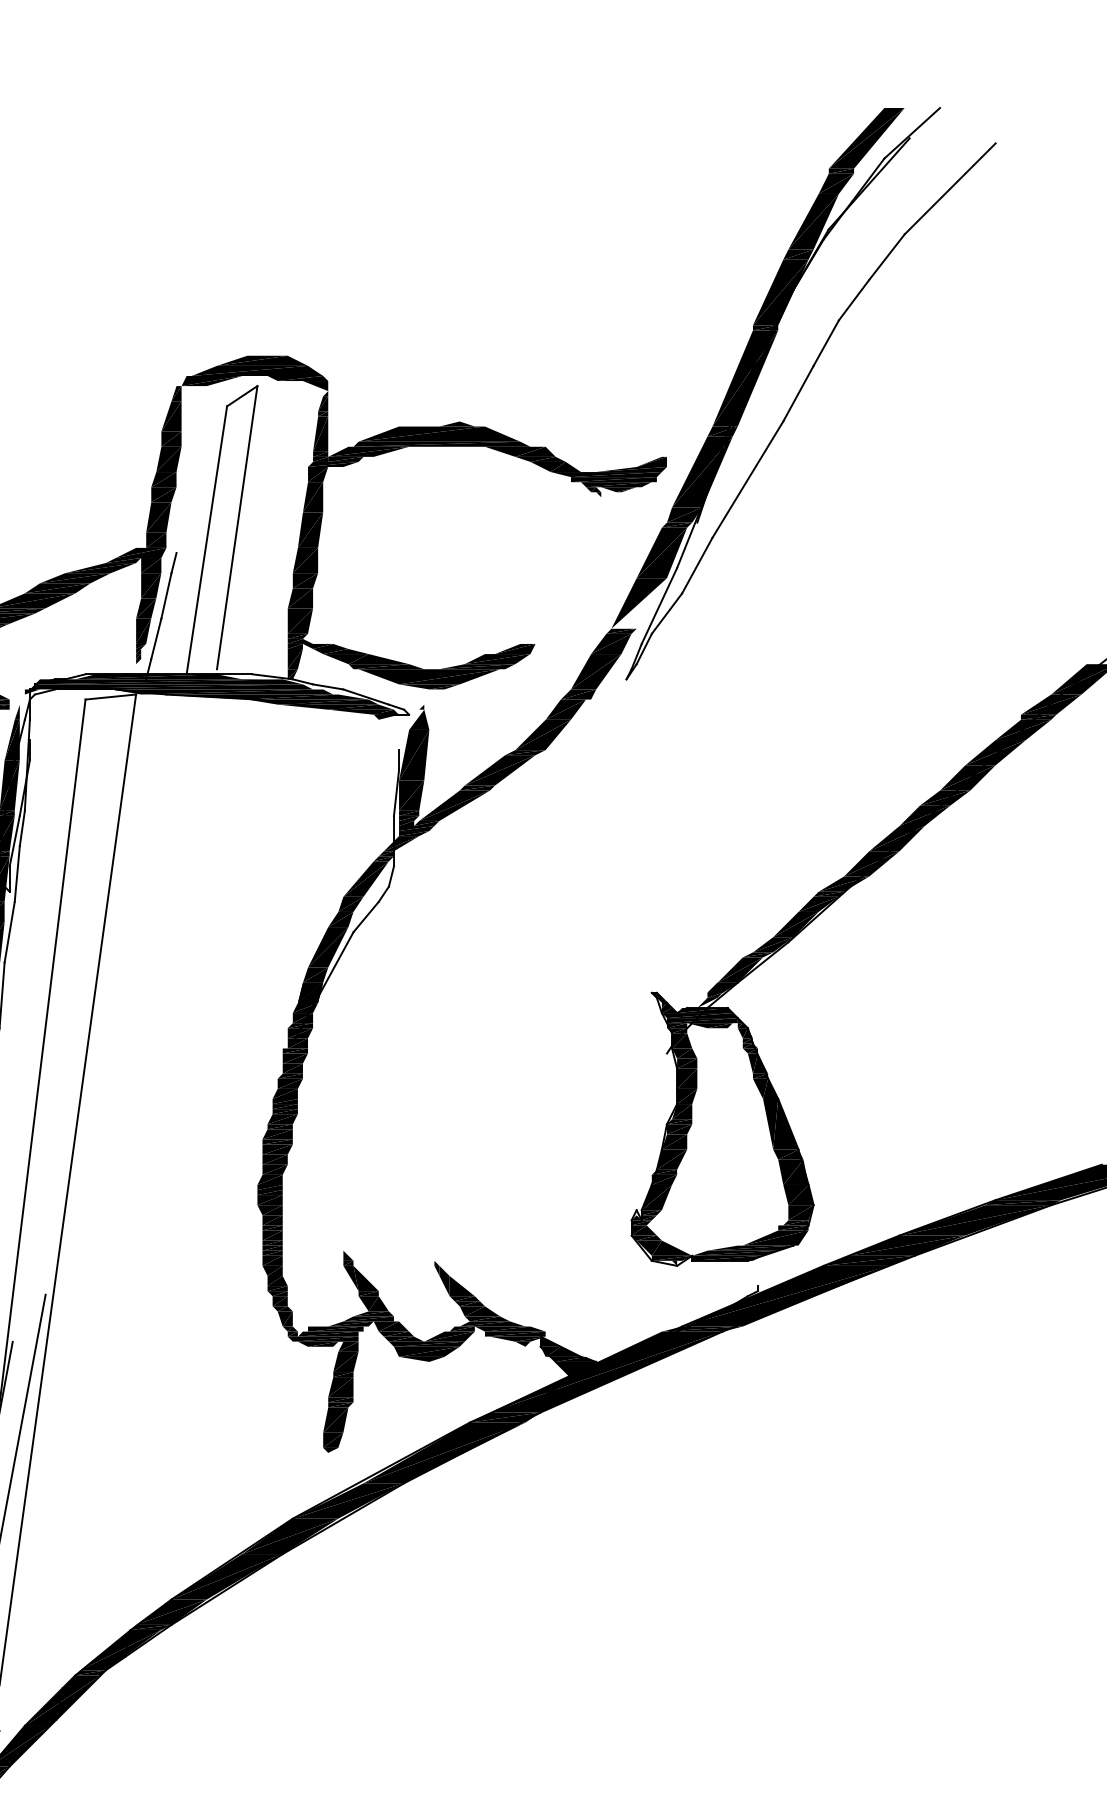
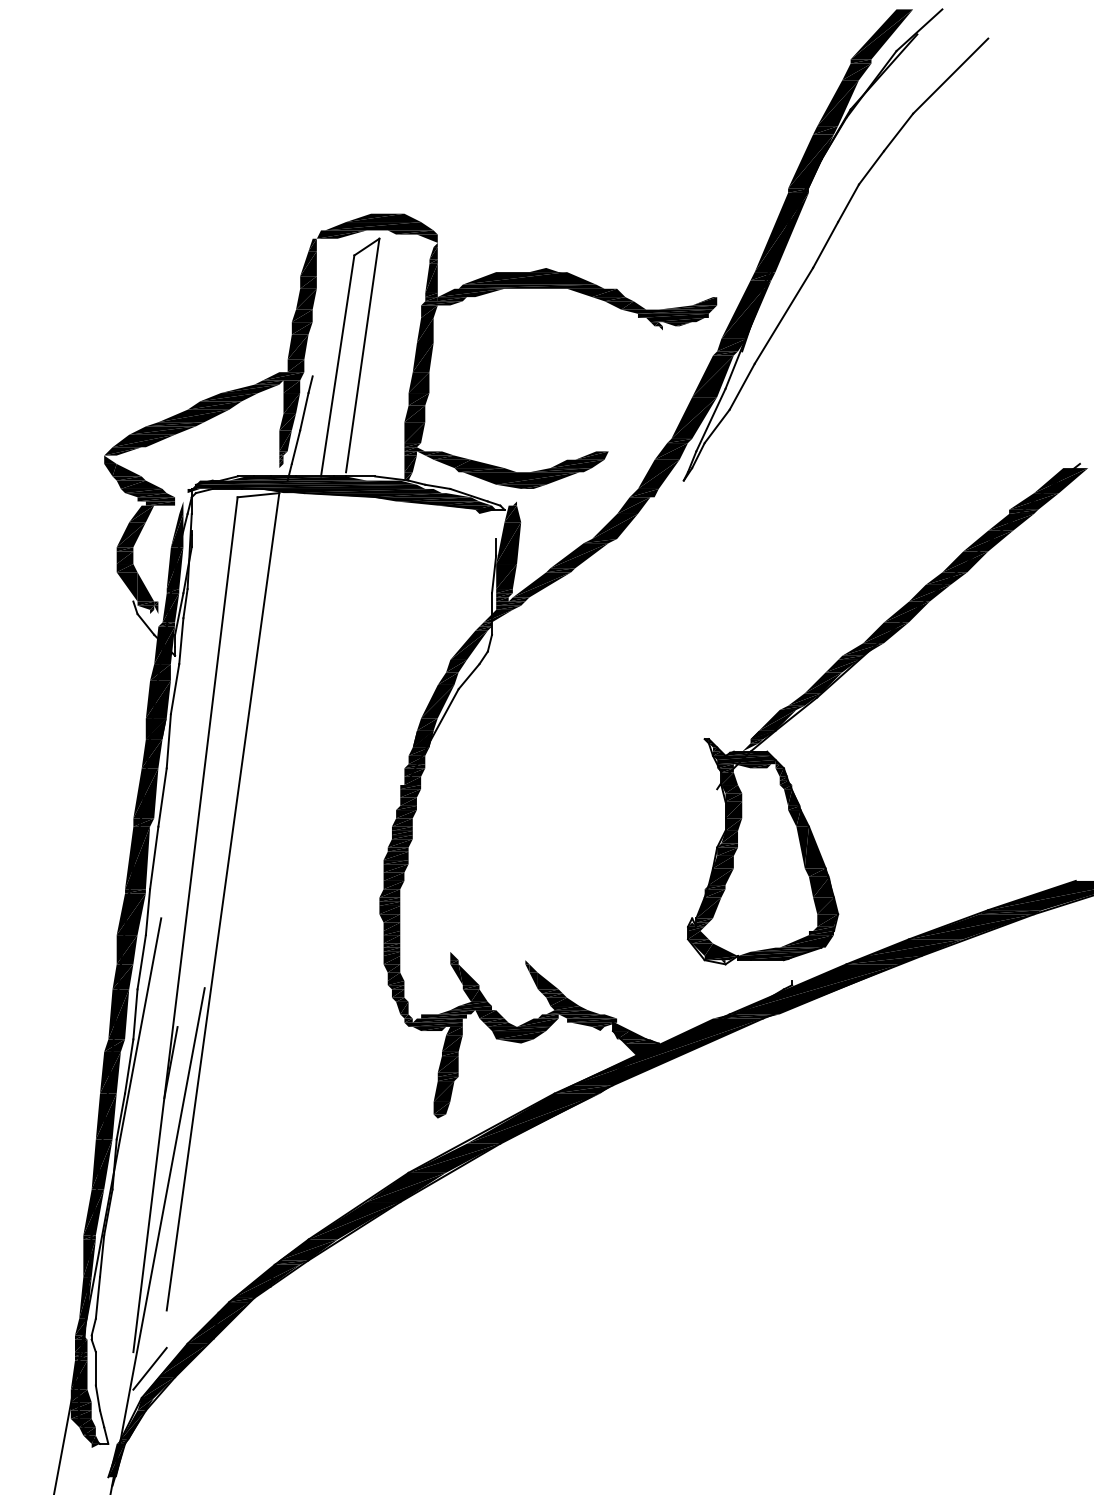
fill: (639, 602) -> (694, 417), added
fill: (416, 719) -> (510, 513), added

